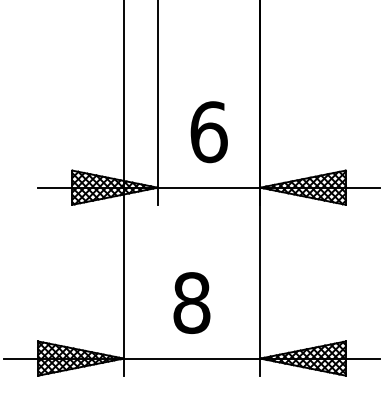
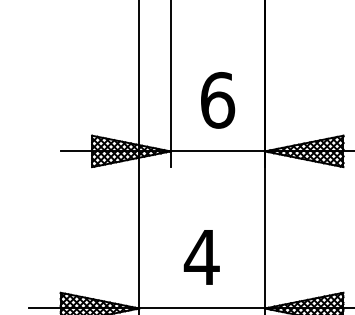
text: (191, 302) -> (201, 256), 8 -> 4

